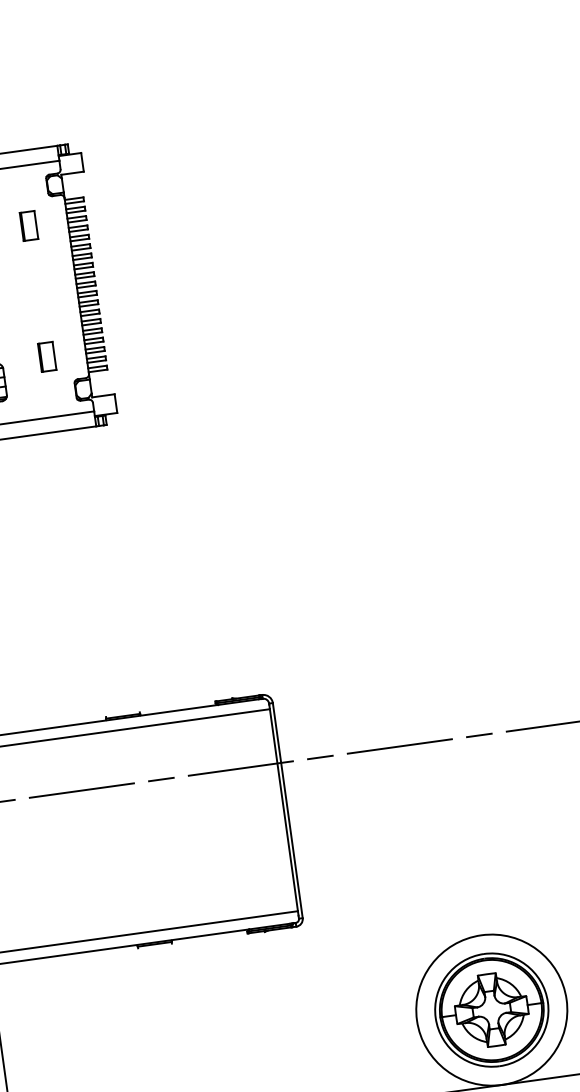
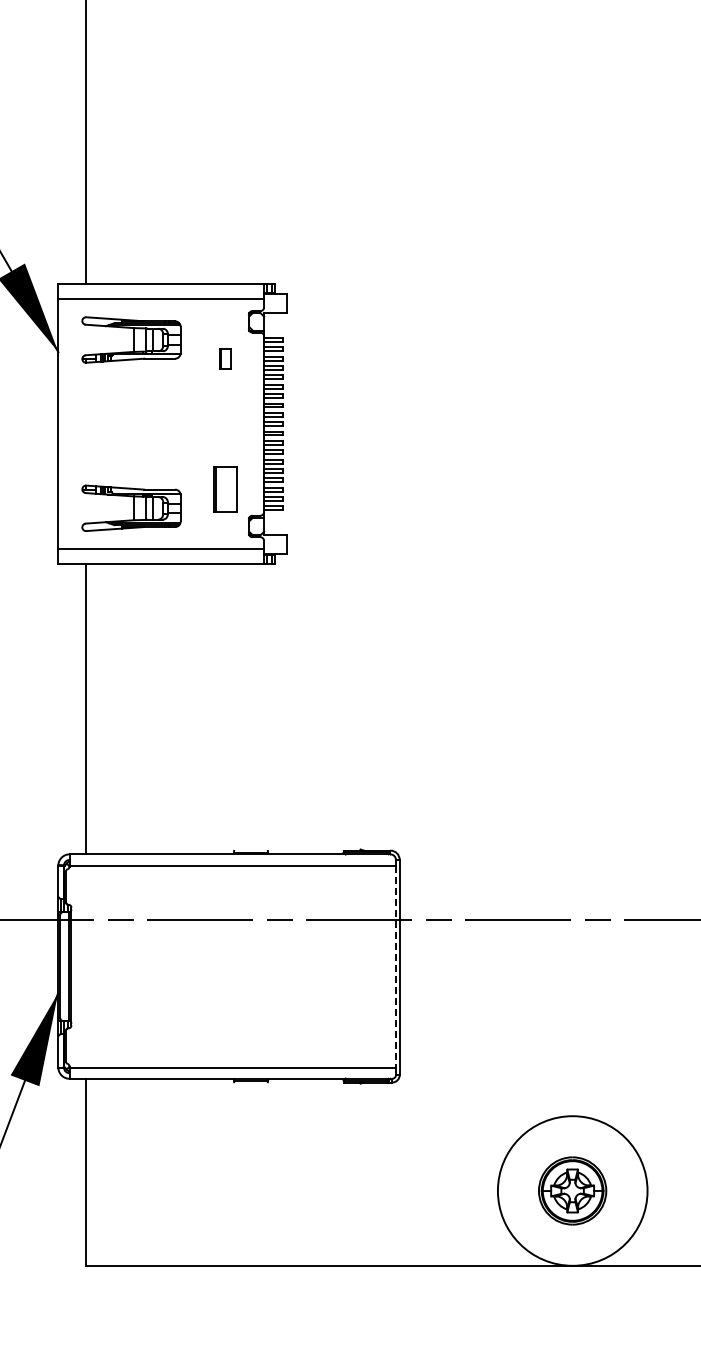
part: (29, 225) -> (225, 358), size x0.7
part: (47, 356) -> (225, 489), size x1.6
line: (283, 810) -> (395, 966), solid -> dashed
part: (491, 1009) -> (572, 1190), size x0.6

